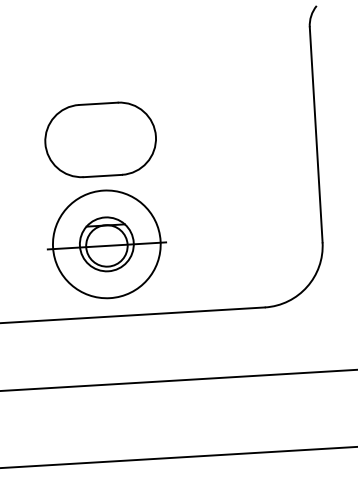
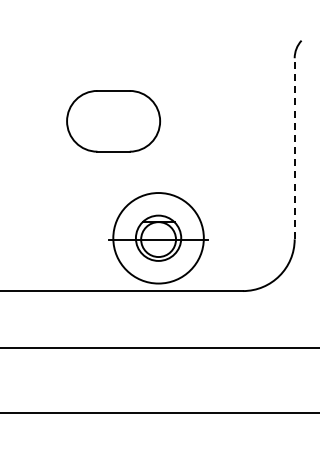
line: (315, 134) -> (294, 148), solid -> dashed
part: (100, 140) -> (113, 121), moved
part: (106, 244) -> (158, 238), moved

